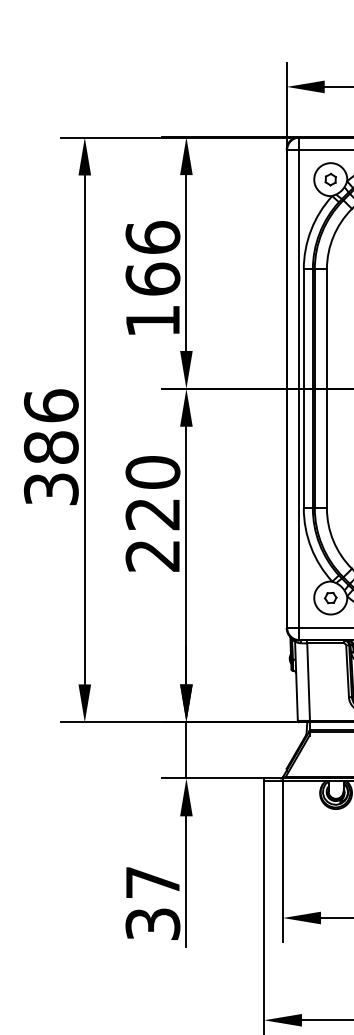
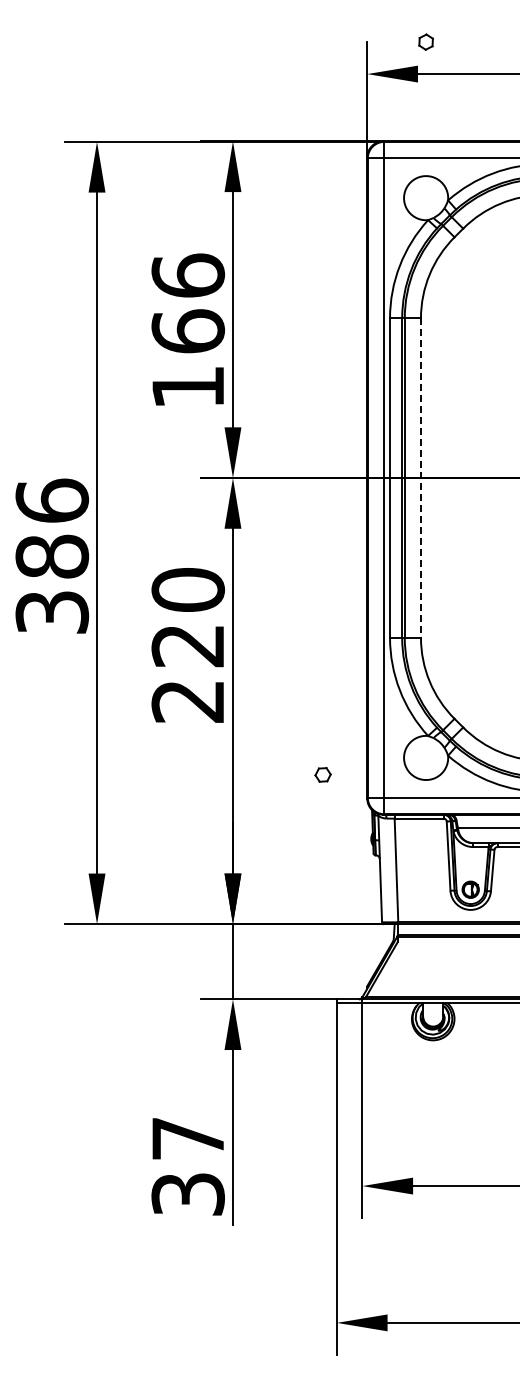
part: (330, 179) -> (425, 41), moved
line: (326, 389) -> (420, 478), solid -> dashed
part: (330, 597) -> (322, 774), moved

